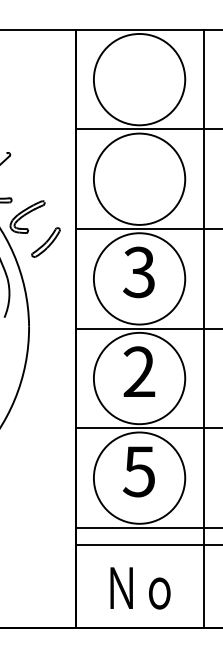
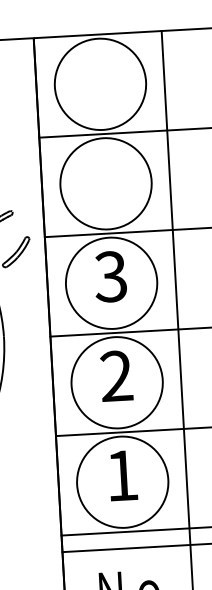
text: (138, 471) -> (121, 475), 5 -> 1

